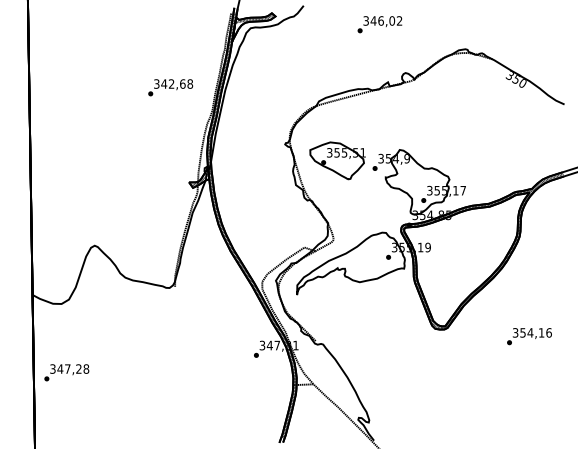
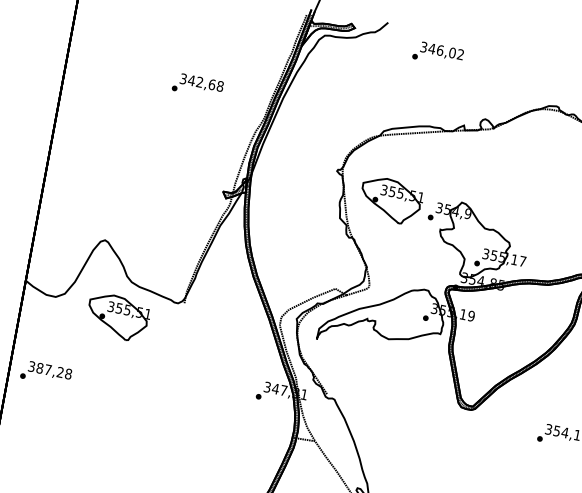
text: (379, 24) -> (437, 54), moved
text: (170, 87) -> (197, 85), moved
part: (119, 310) -> (118, 317), added
text: (59, 368) -> (39, 367), 347,28 -> 387,28

